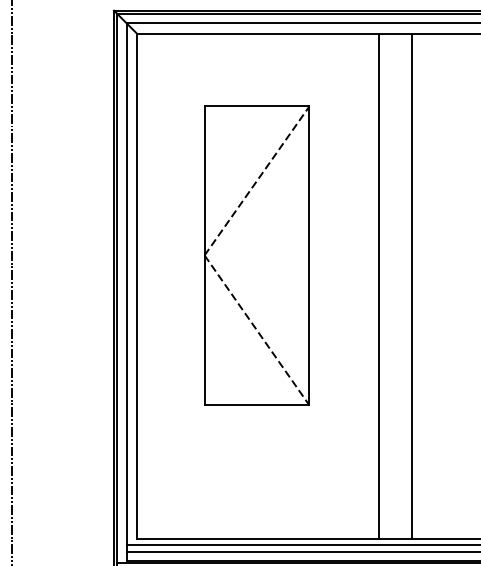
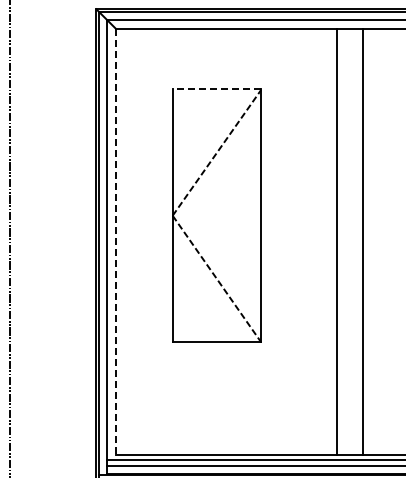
line: (256, 105) -> (216, 89), solid -> dashed
line: (378, 285) -> (336, 241), moved
line: (411, 285) -> (362, 241), moved
line: (136, 287) -> (115, 242), solid -> dashed

